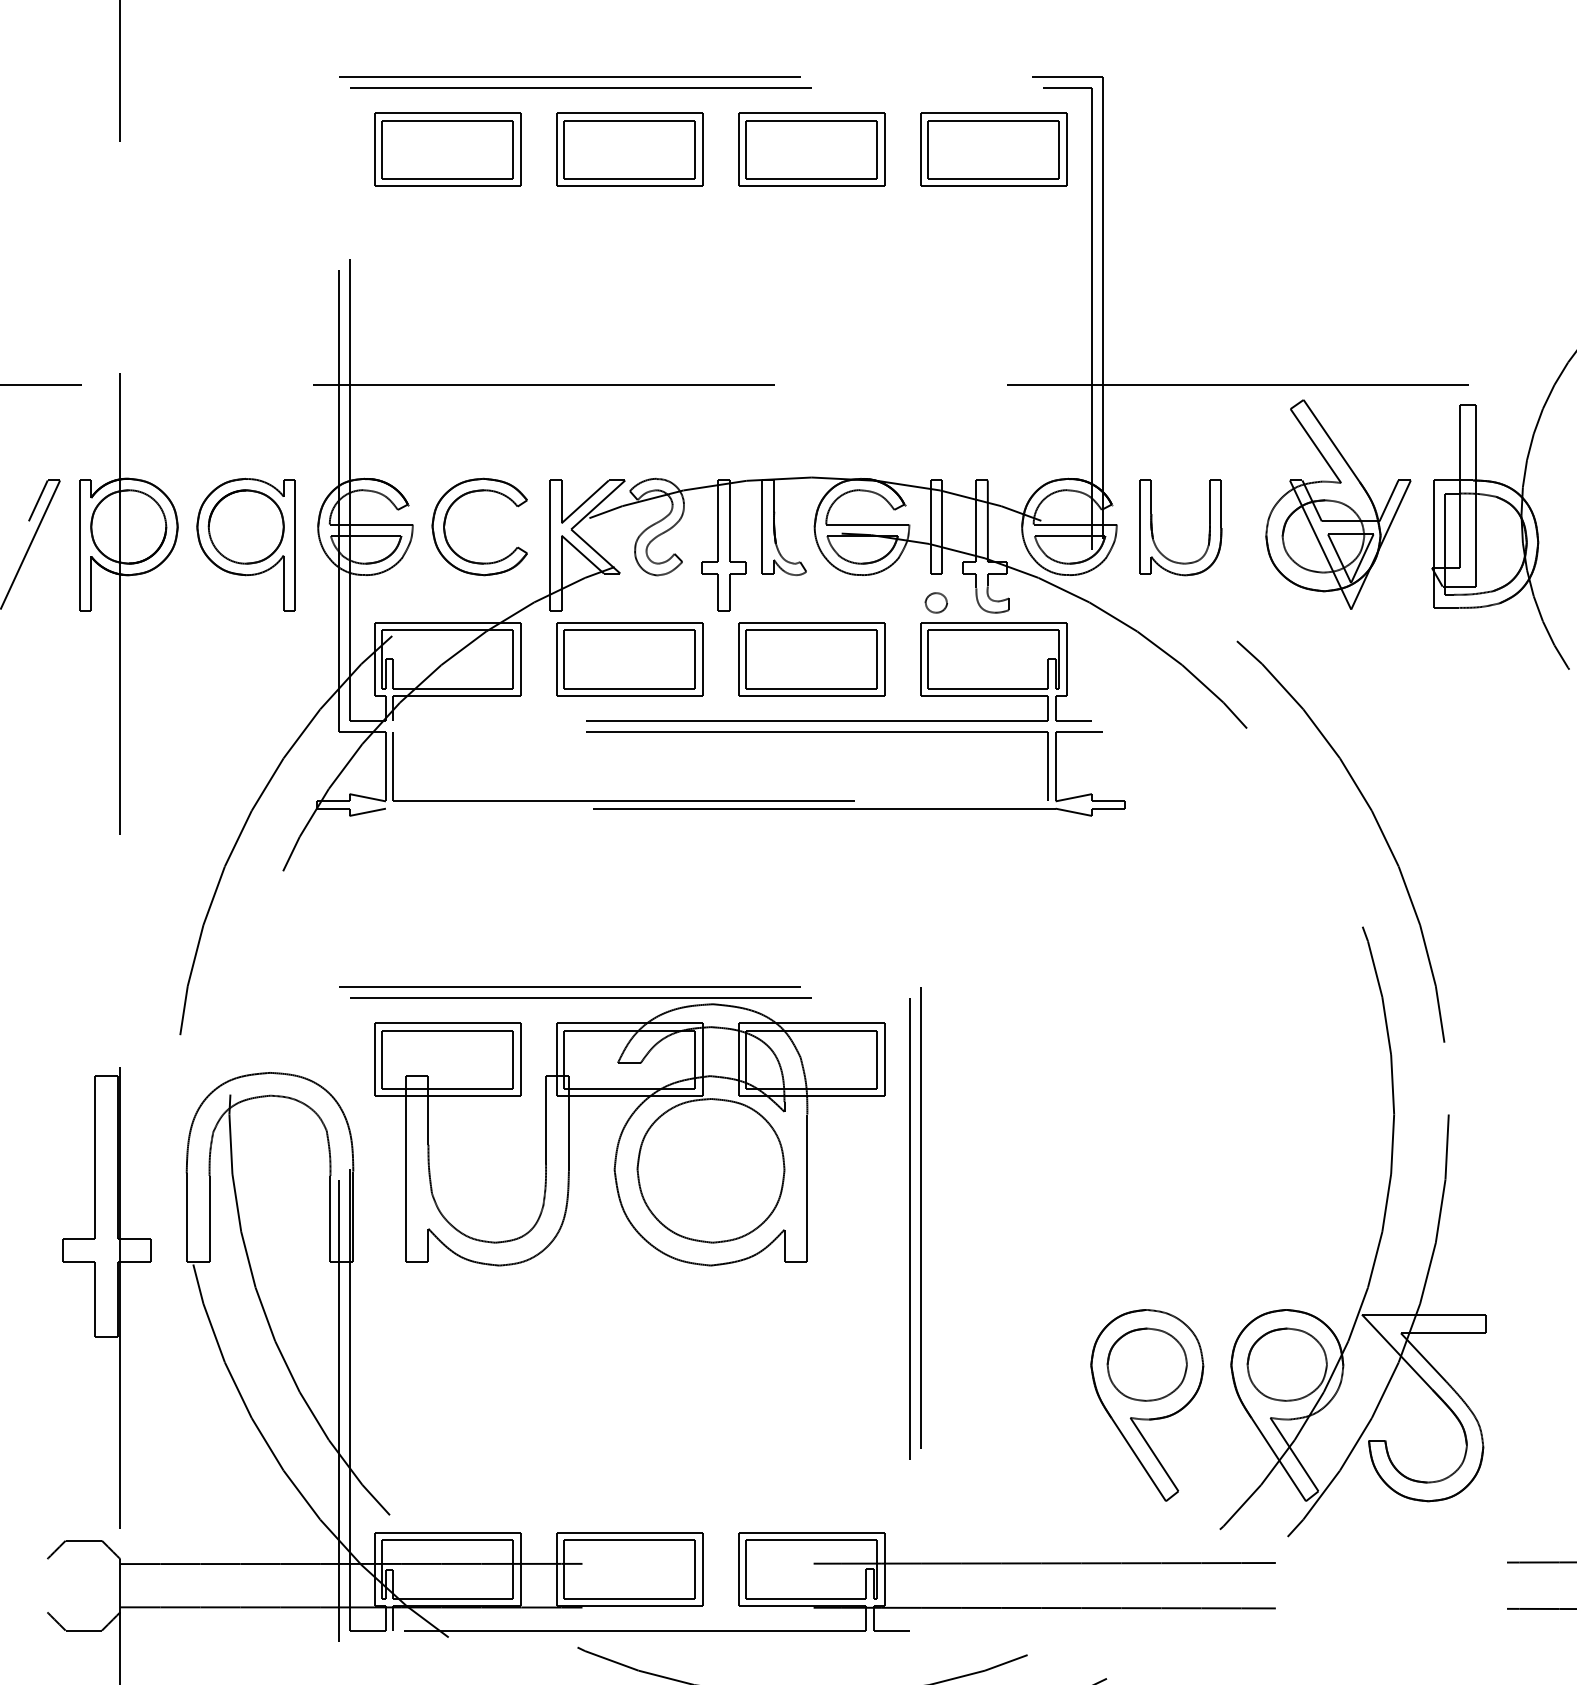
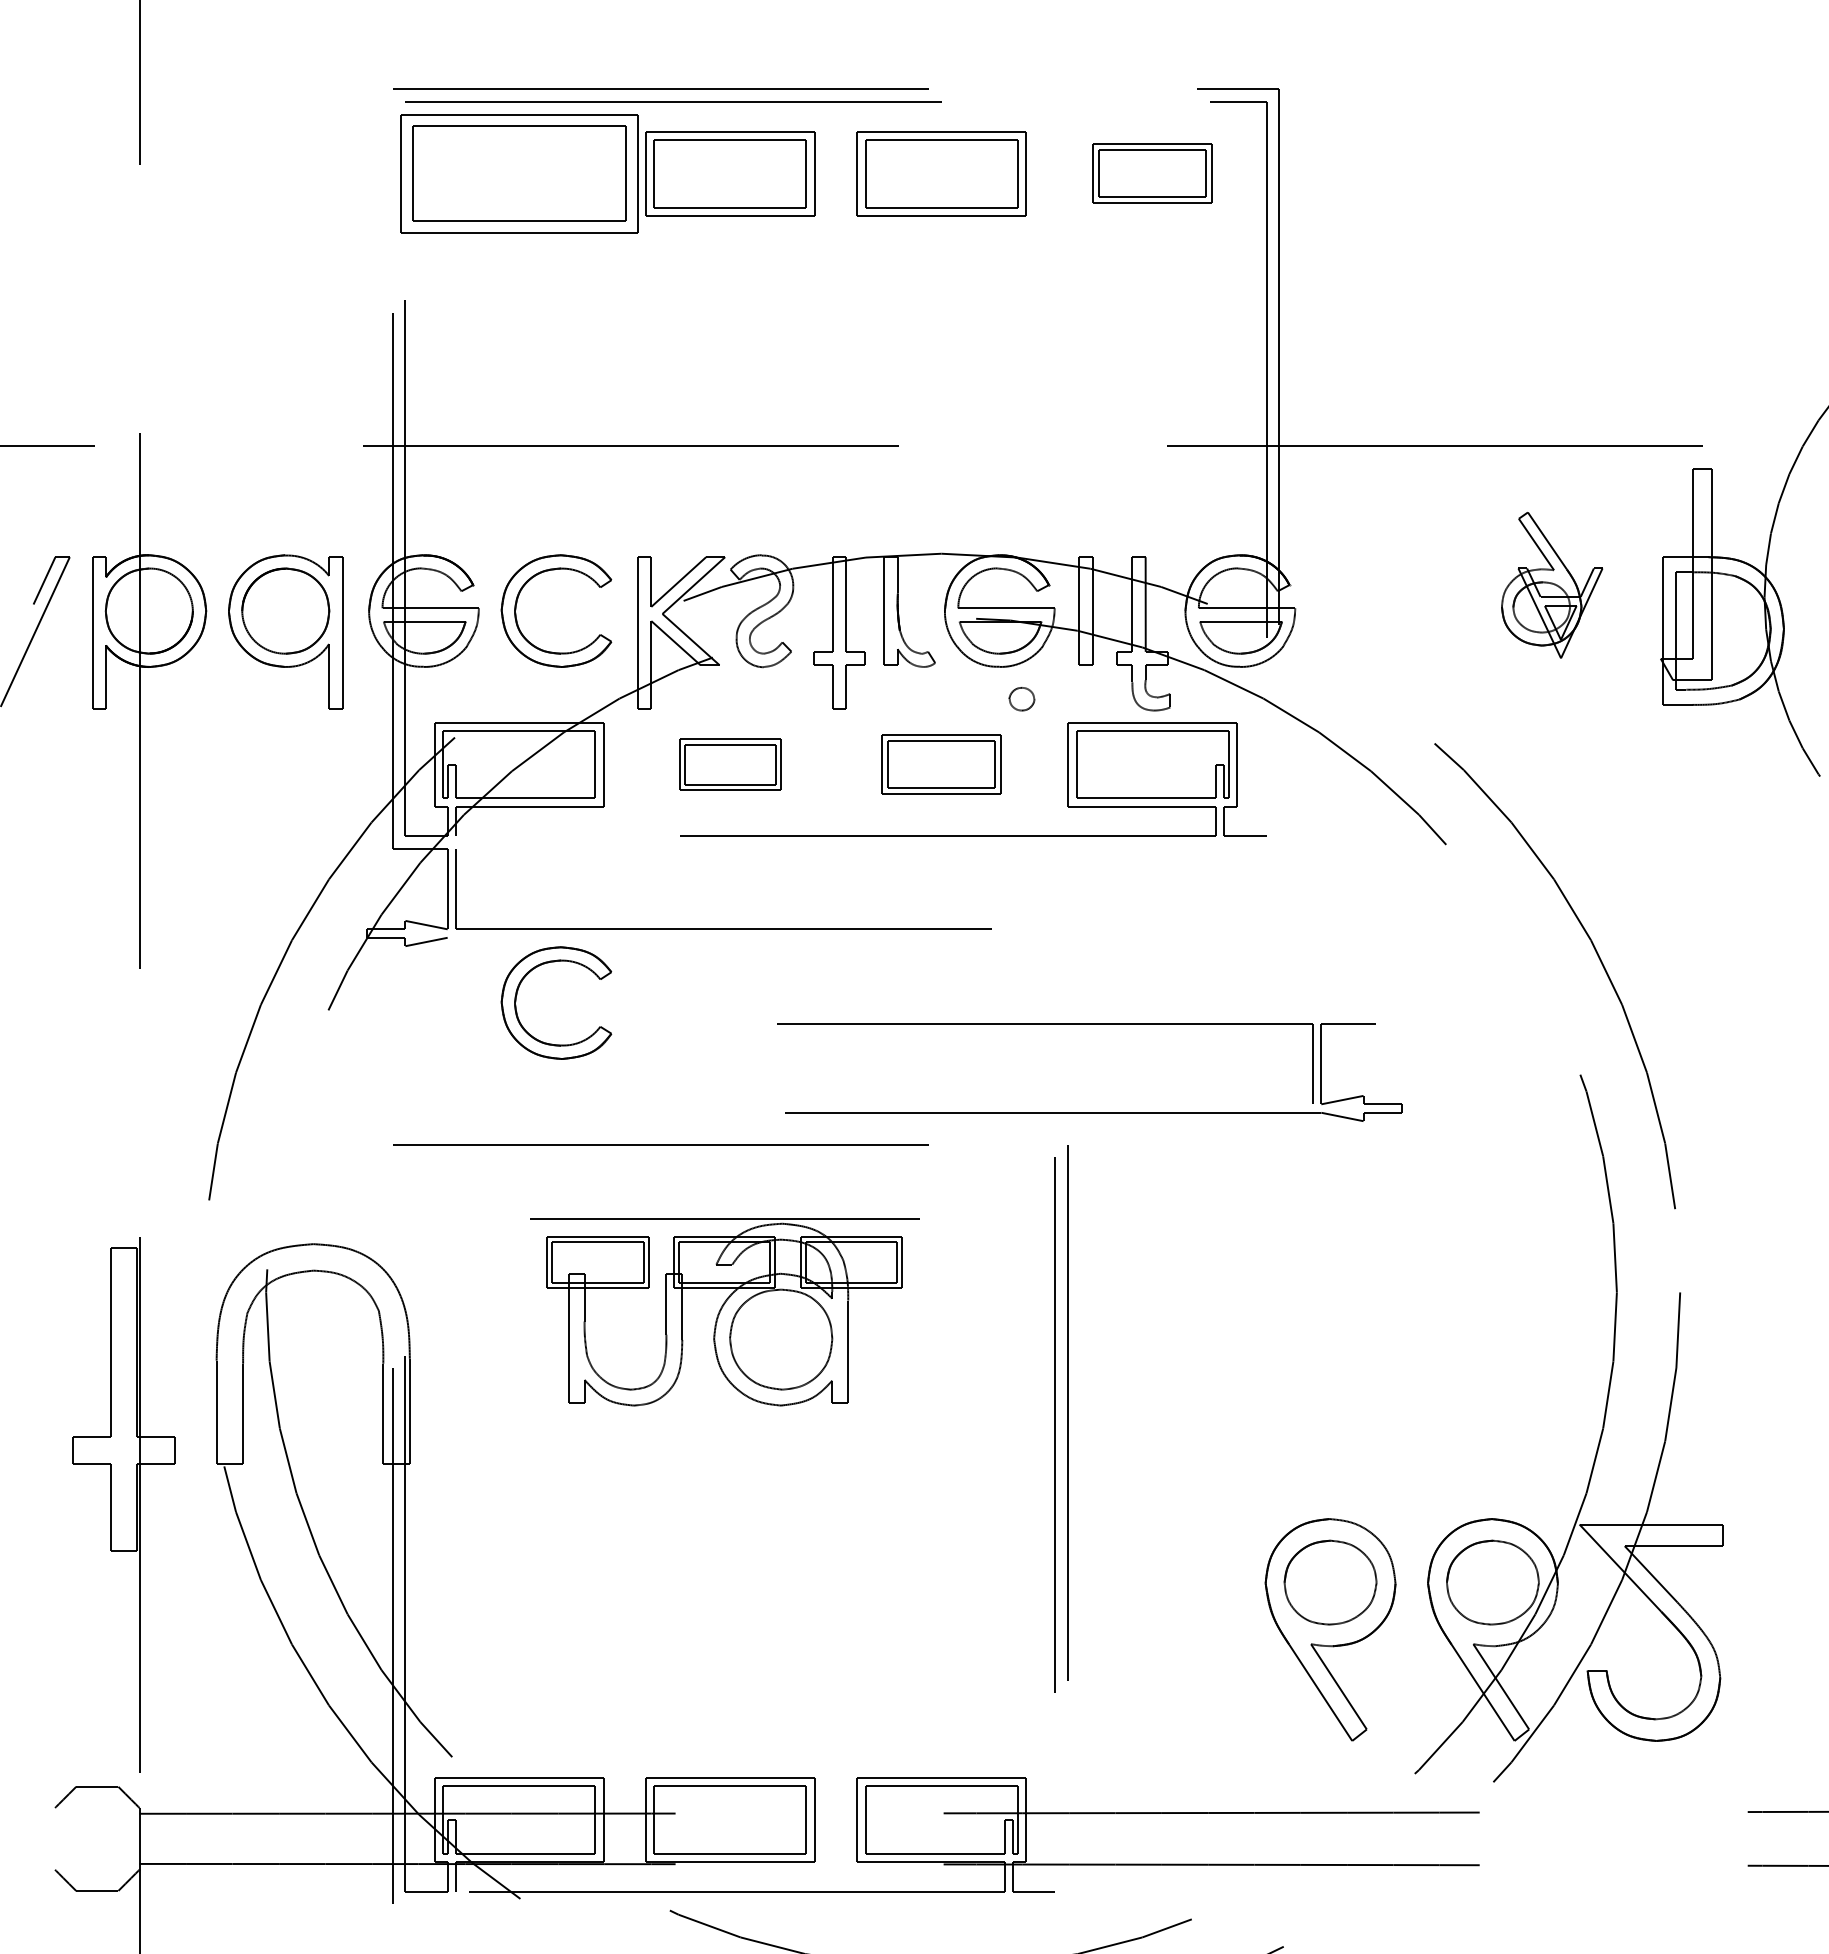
part: (447, 149) -> (519, 173), size x1.4
part: (993, 149) -> (1152, 173), size x0.7
part: (1337, 504) -> (1551, 585), size x0.6
part: (1153, 532) -> (1337, 617), removed
part: (935, 603) -> (1021, 699), moved
part: (629, 659) -> (730, 764), size x0.6
part: (811, 659) -> (941, 764), size x0.7
part: (855, 808) -> (1089, 1112), moved
part: (455, 840) -> (528, 974), added
part: (616, 1131) -> (715, 1312), size x0.6

